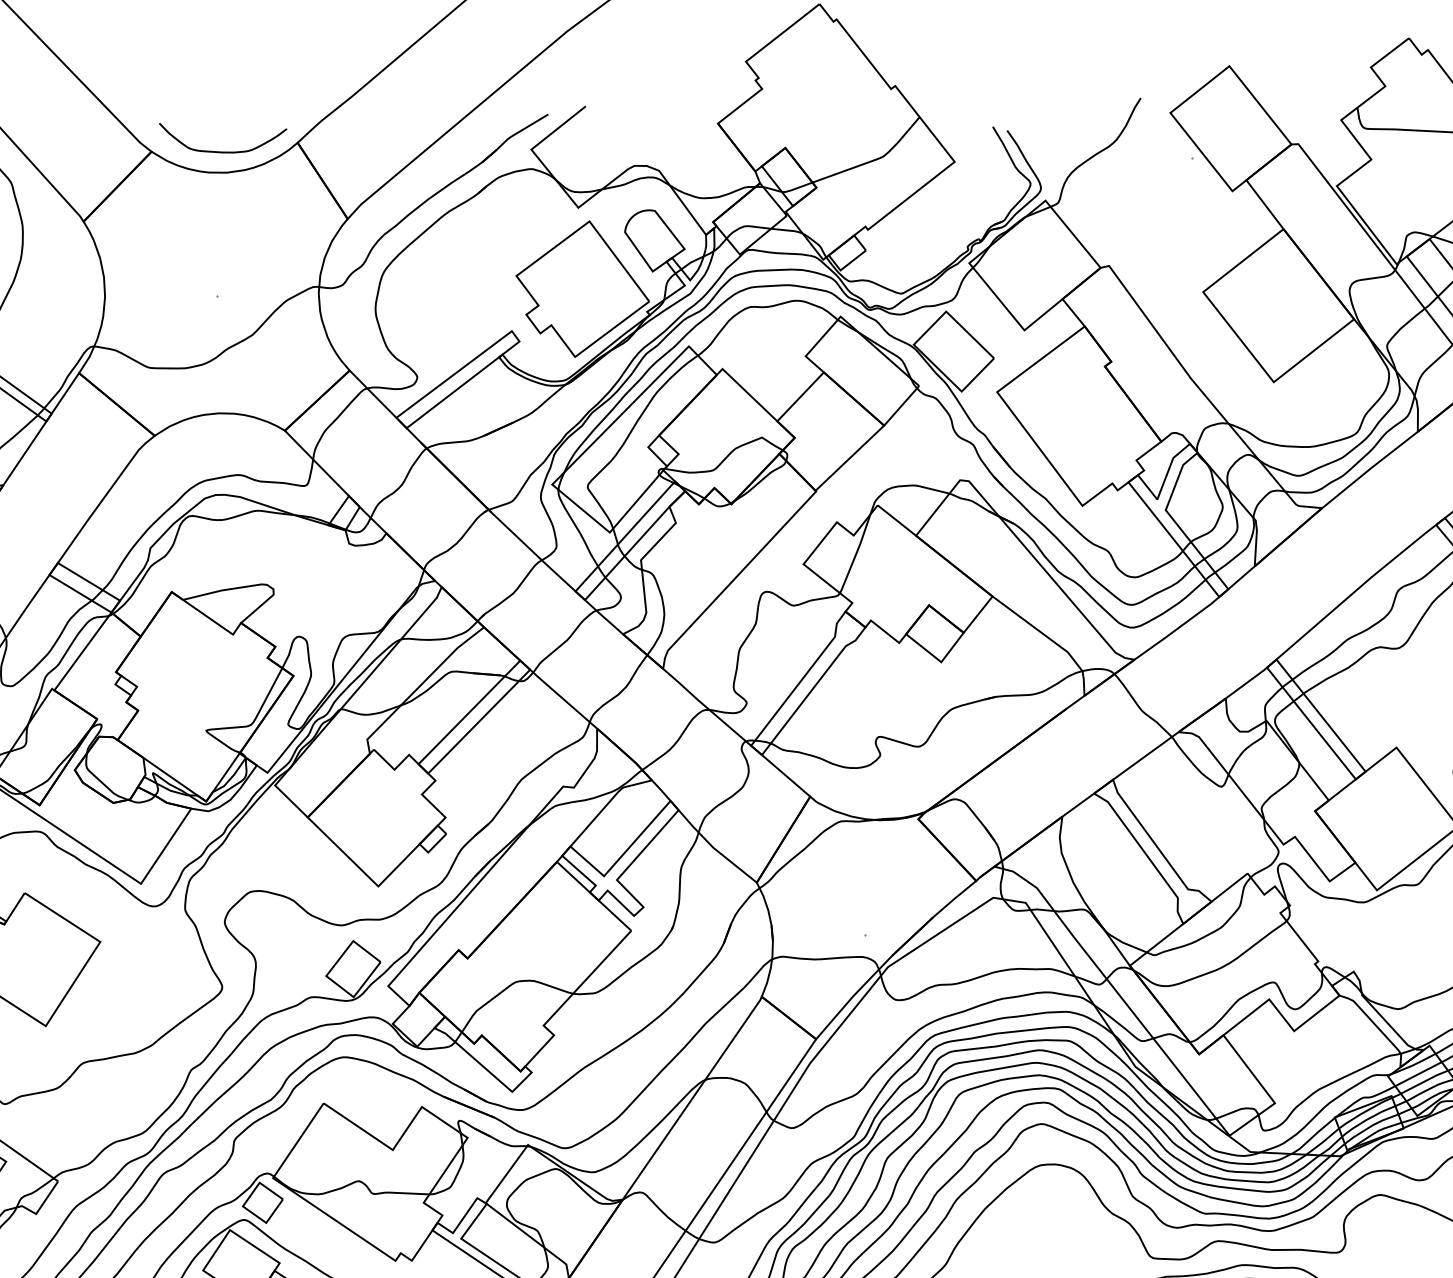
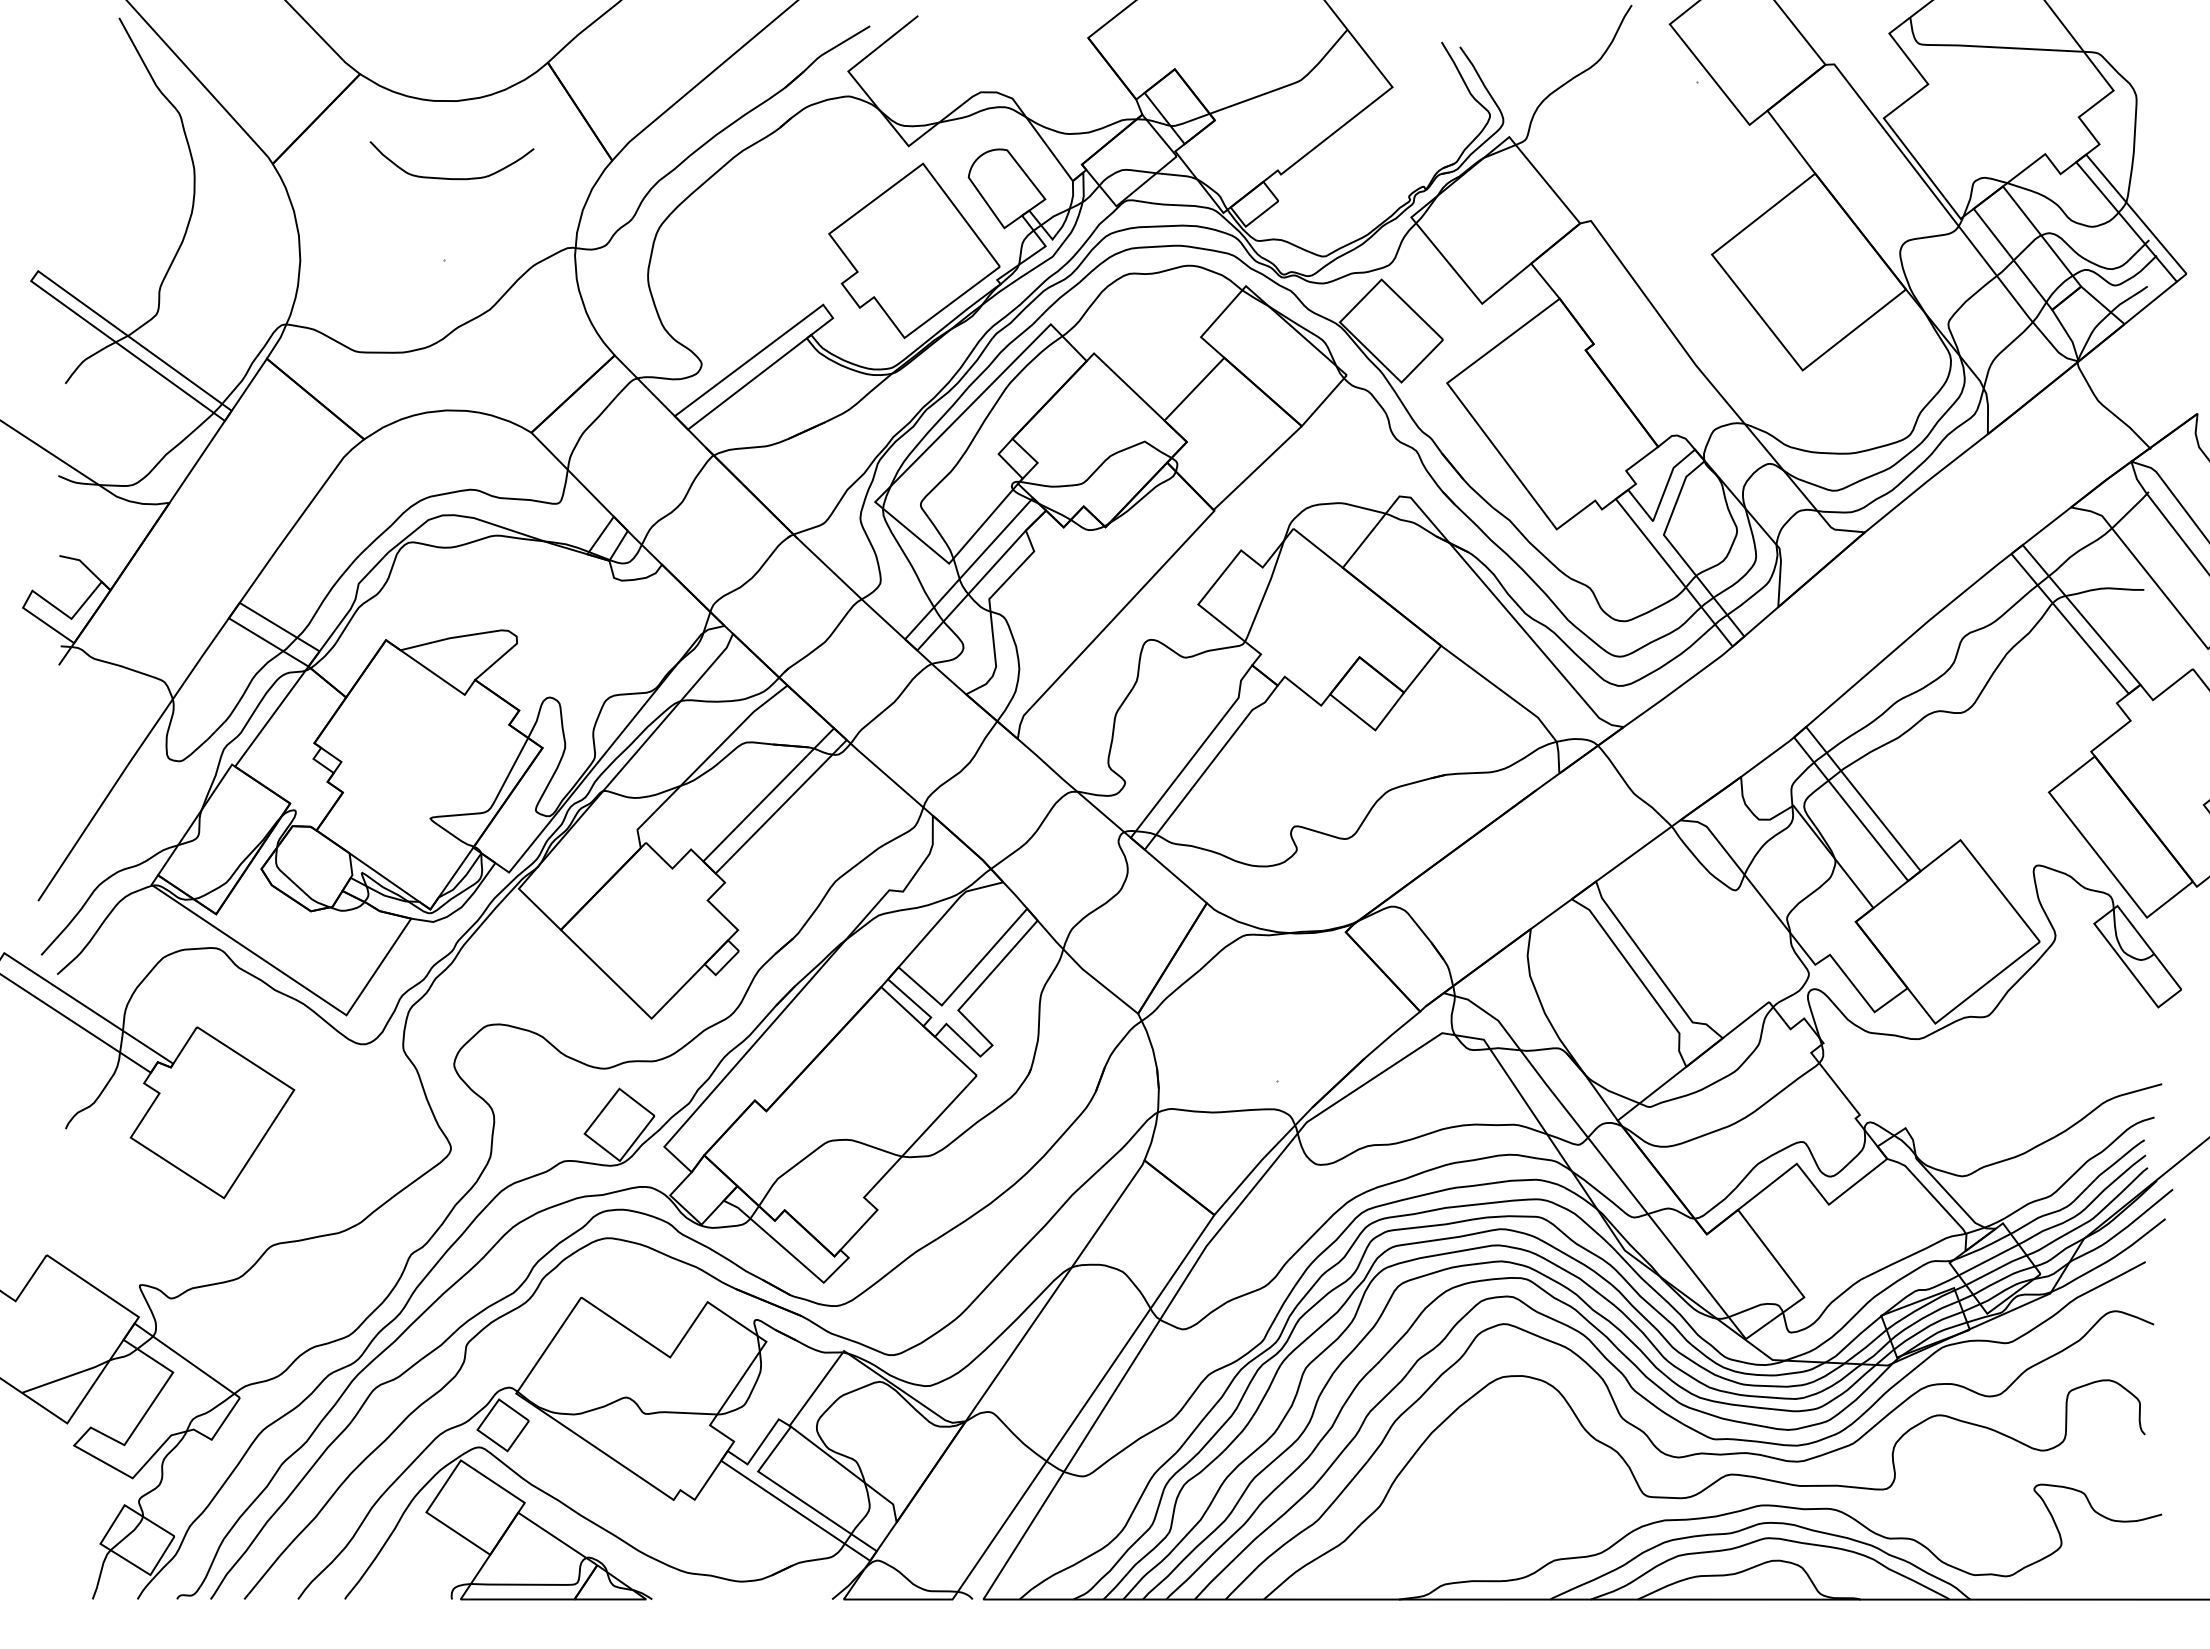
curve: (218, 151) -> (446, 177), moved

